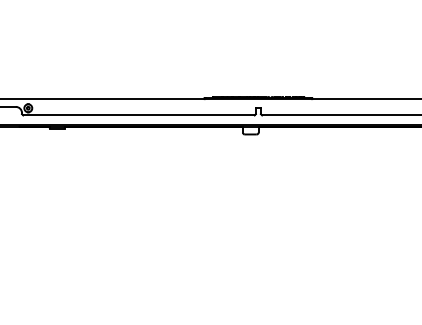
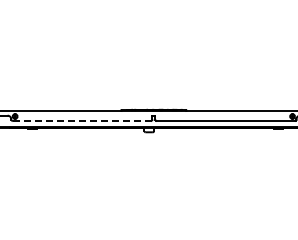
line: (138, 114) -> (81, 120), solid -> dashed

